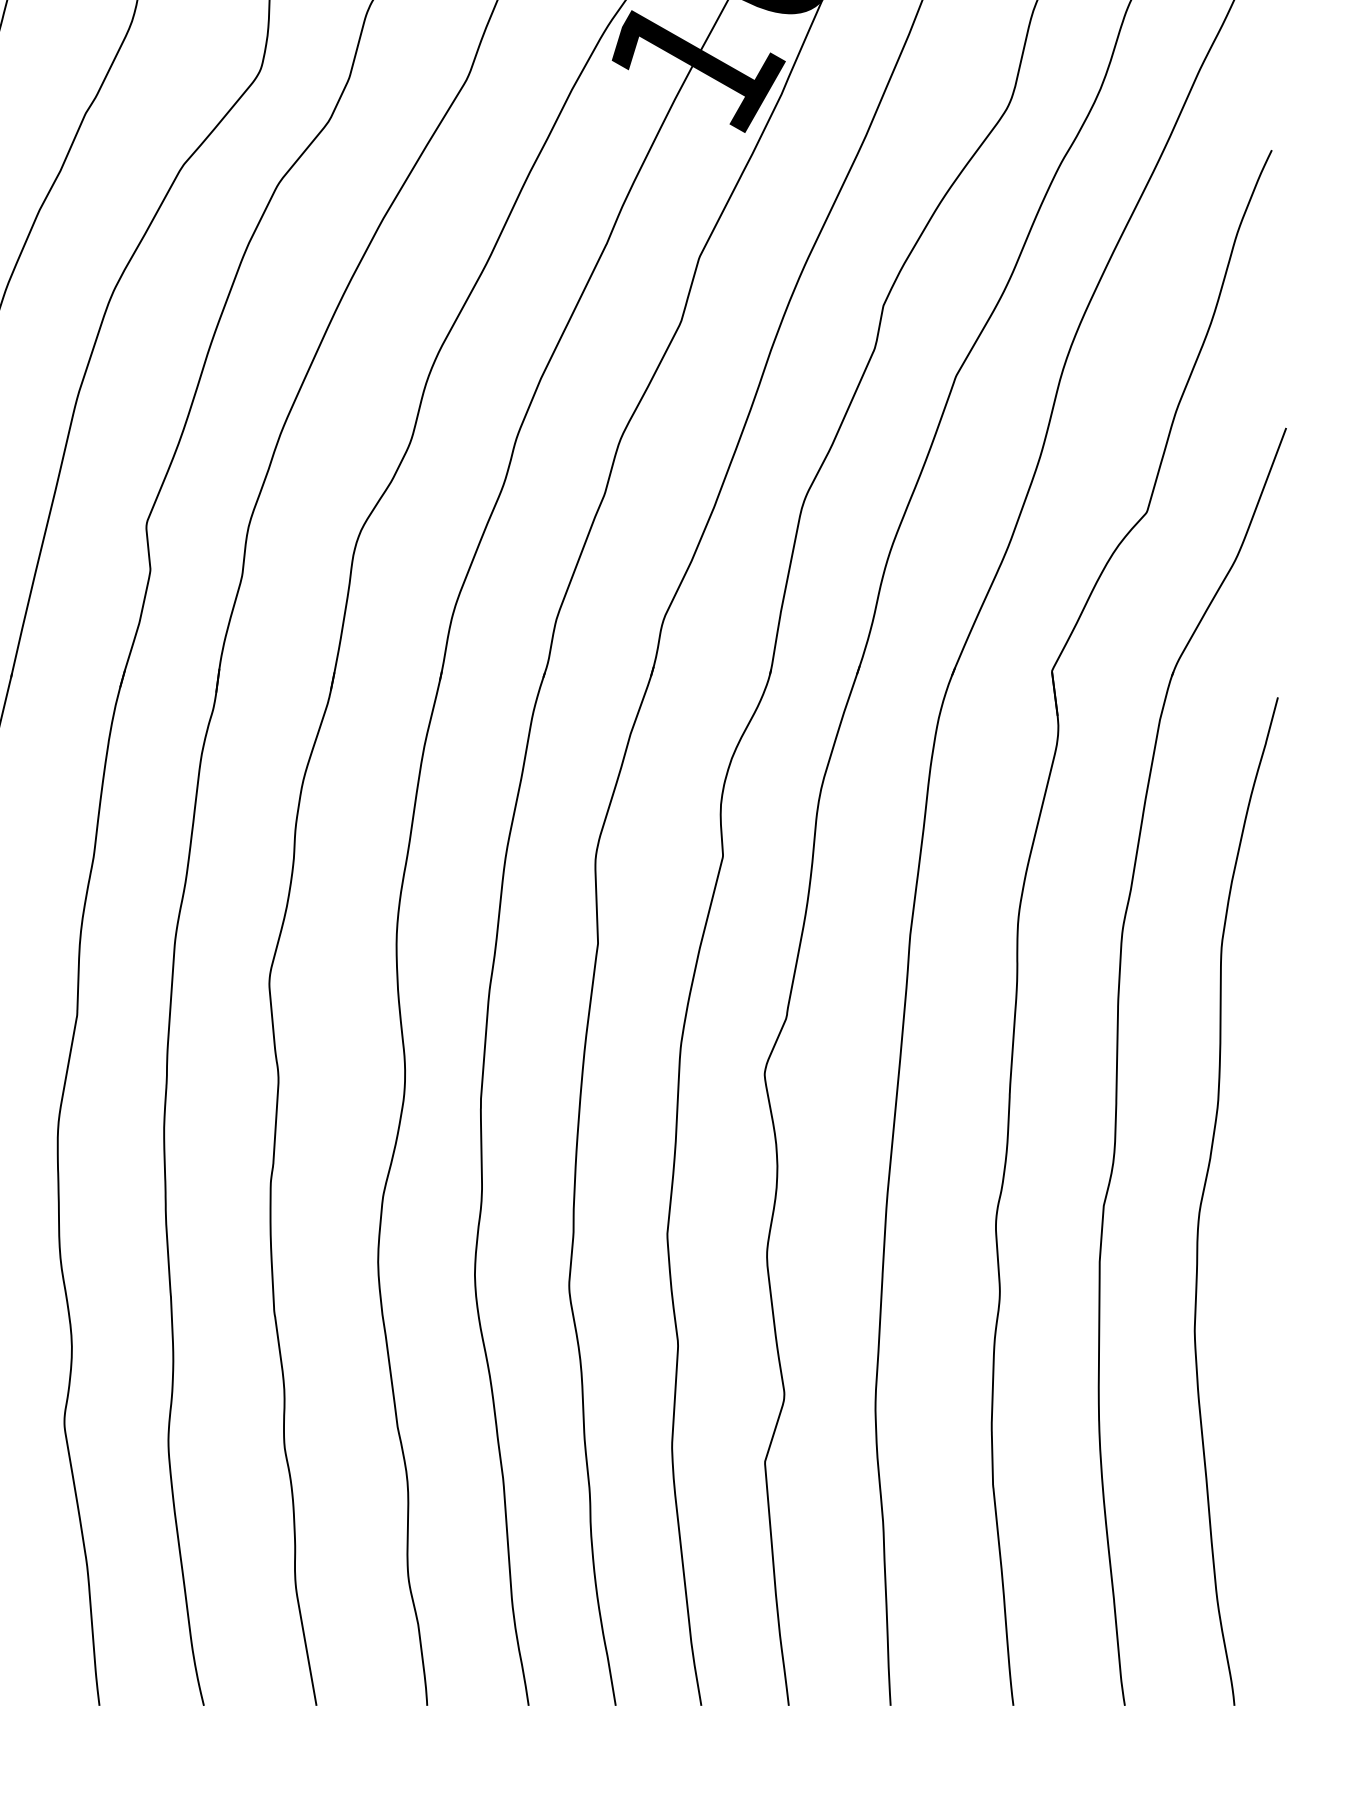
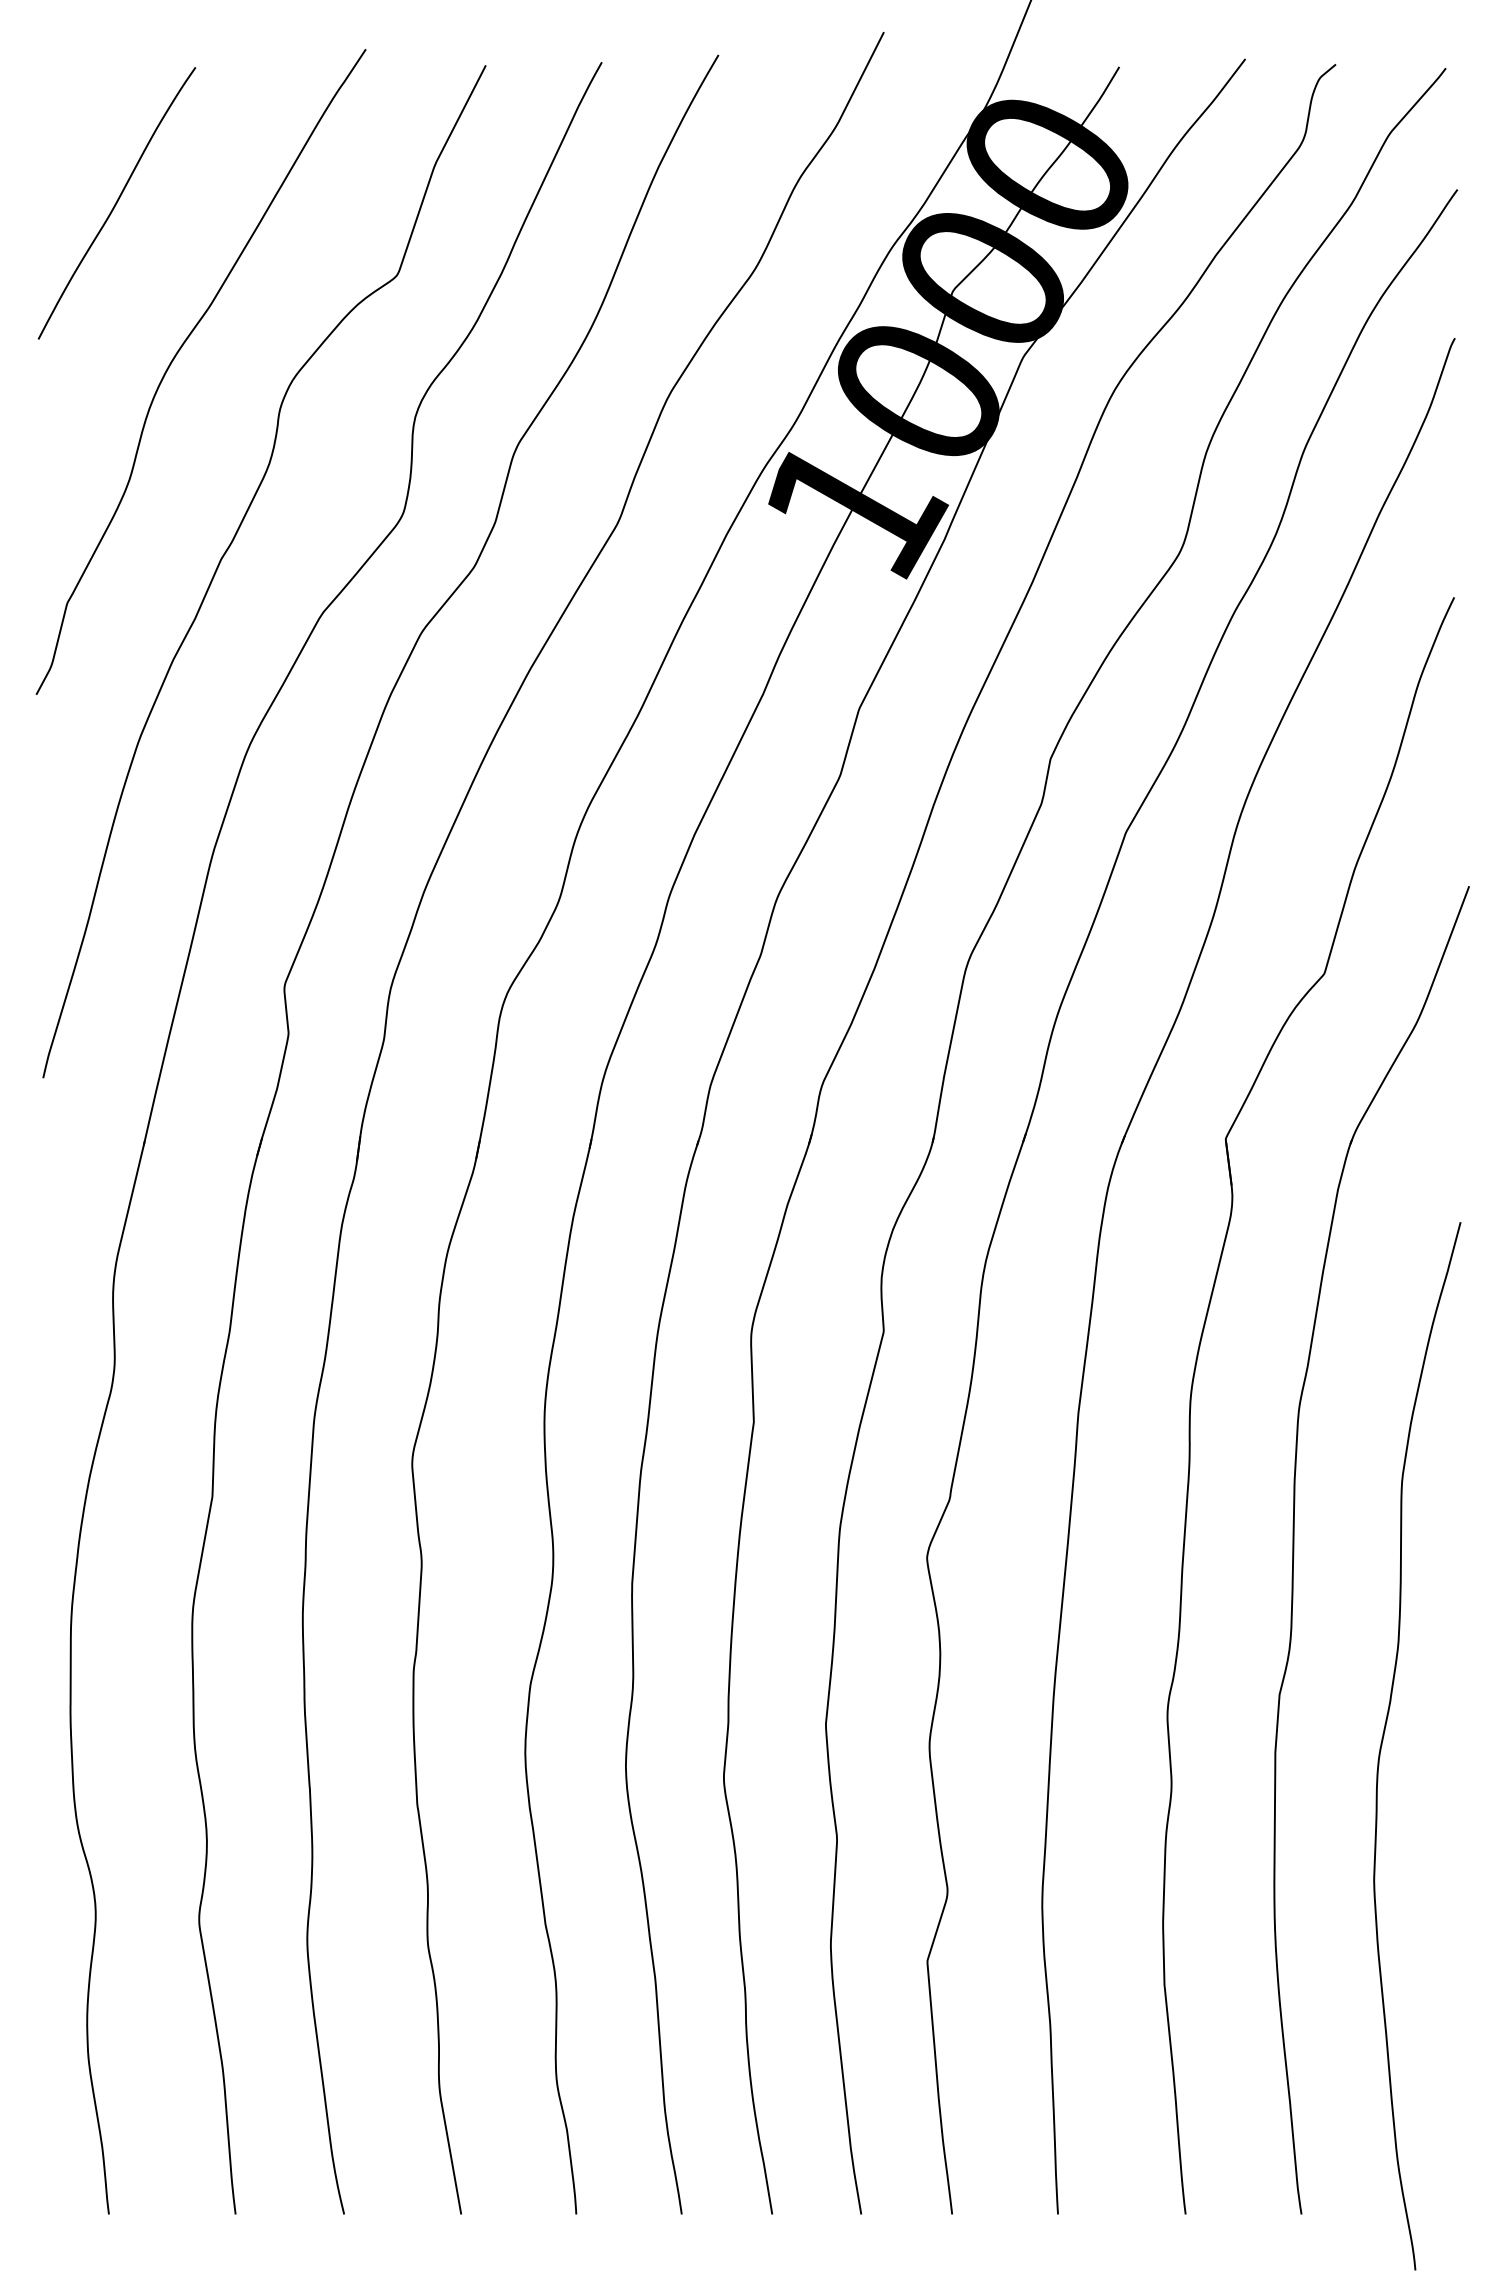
curve: (1204, 1192) -> (1384, 1736), moved

